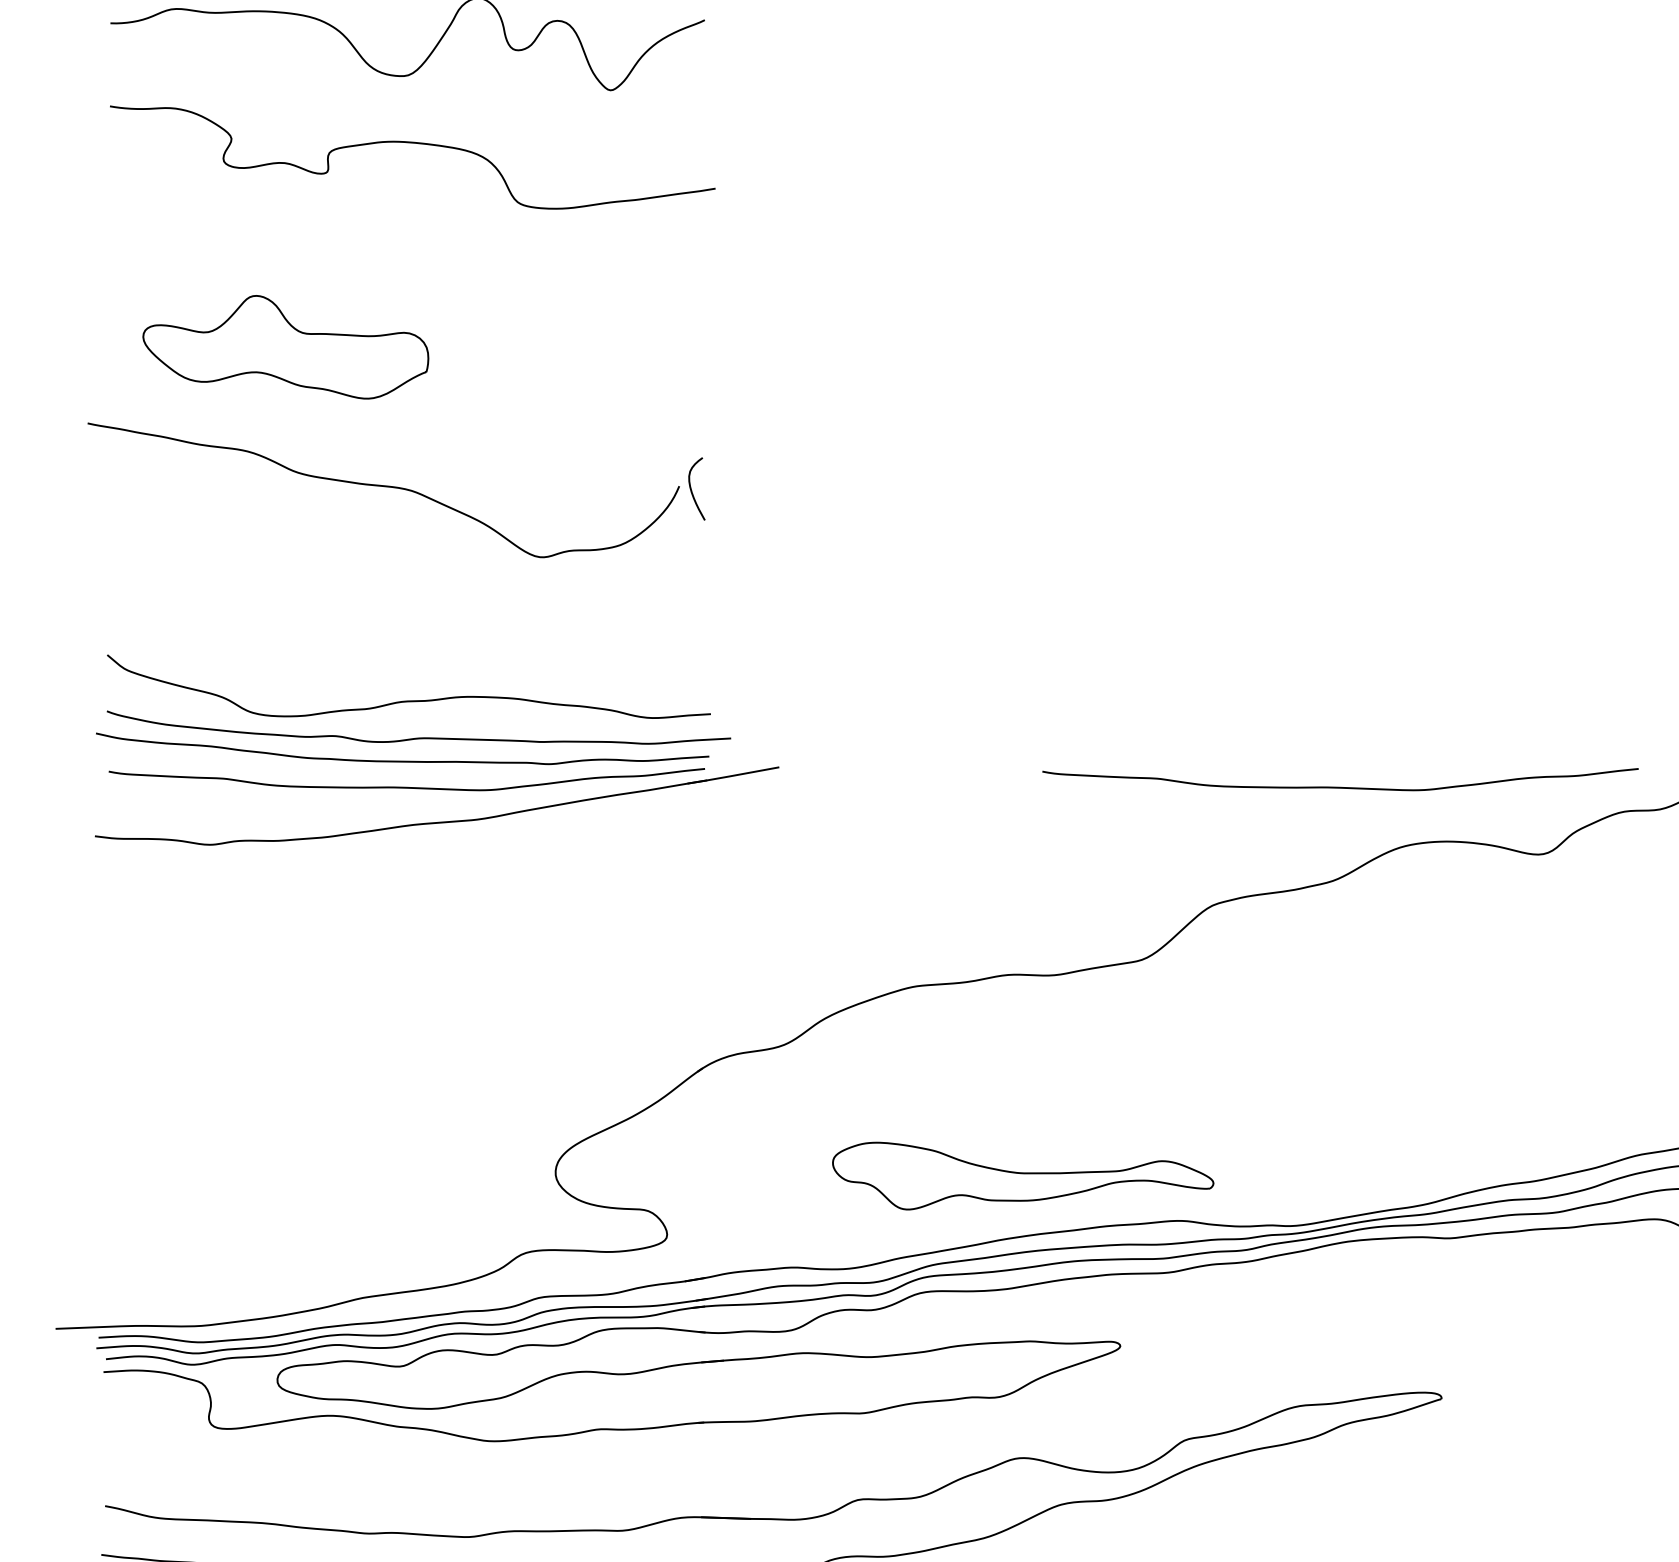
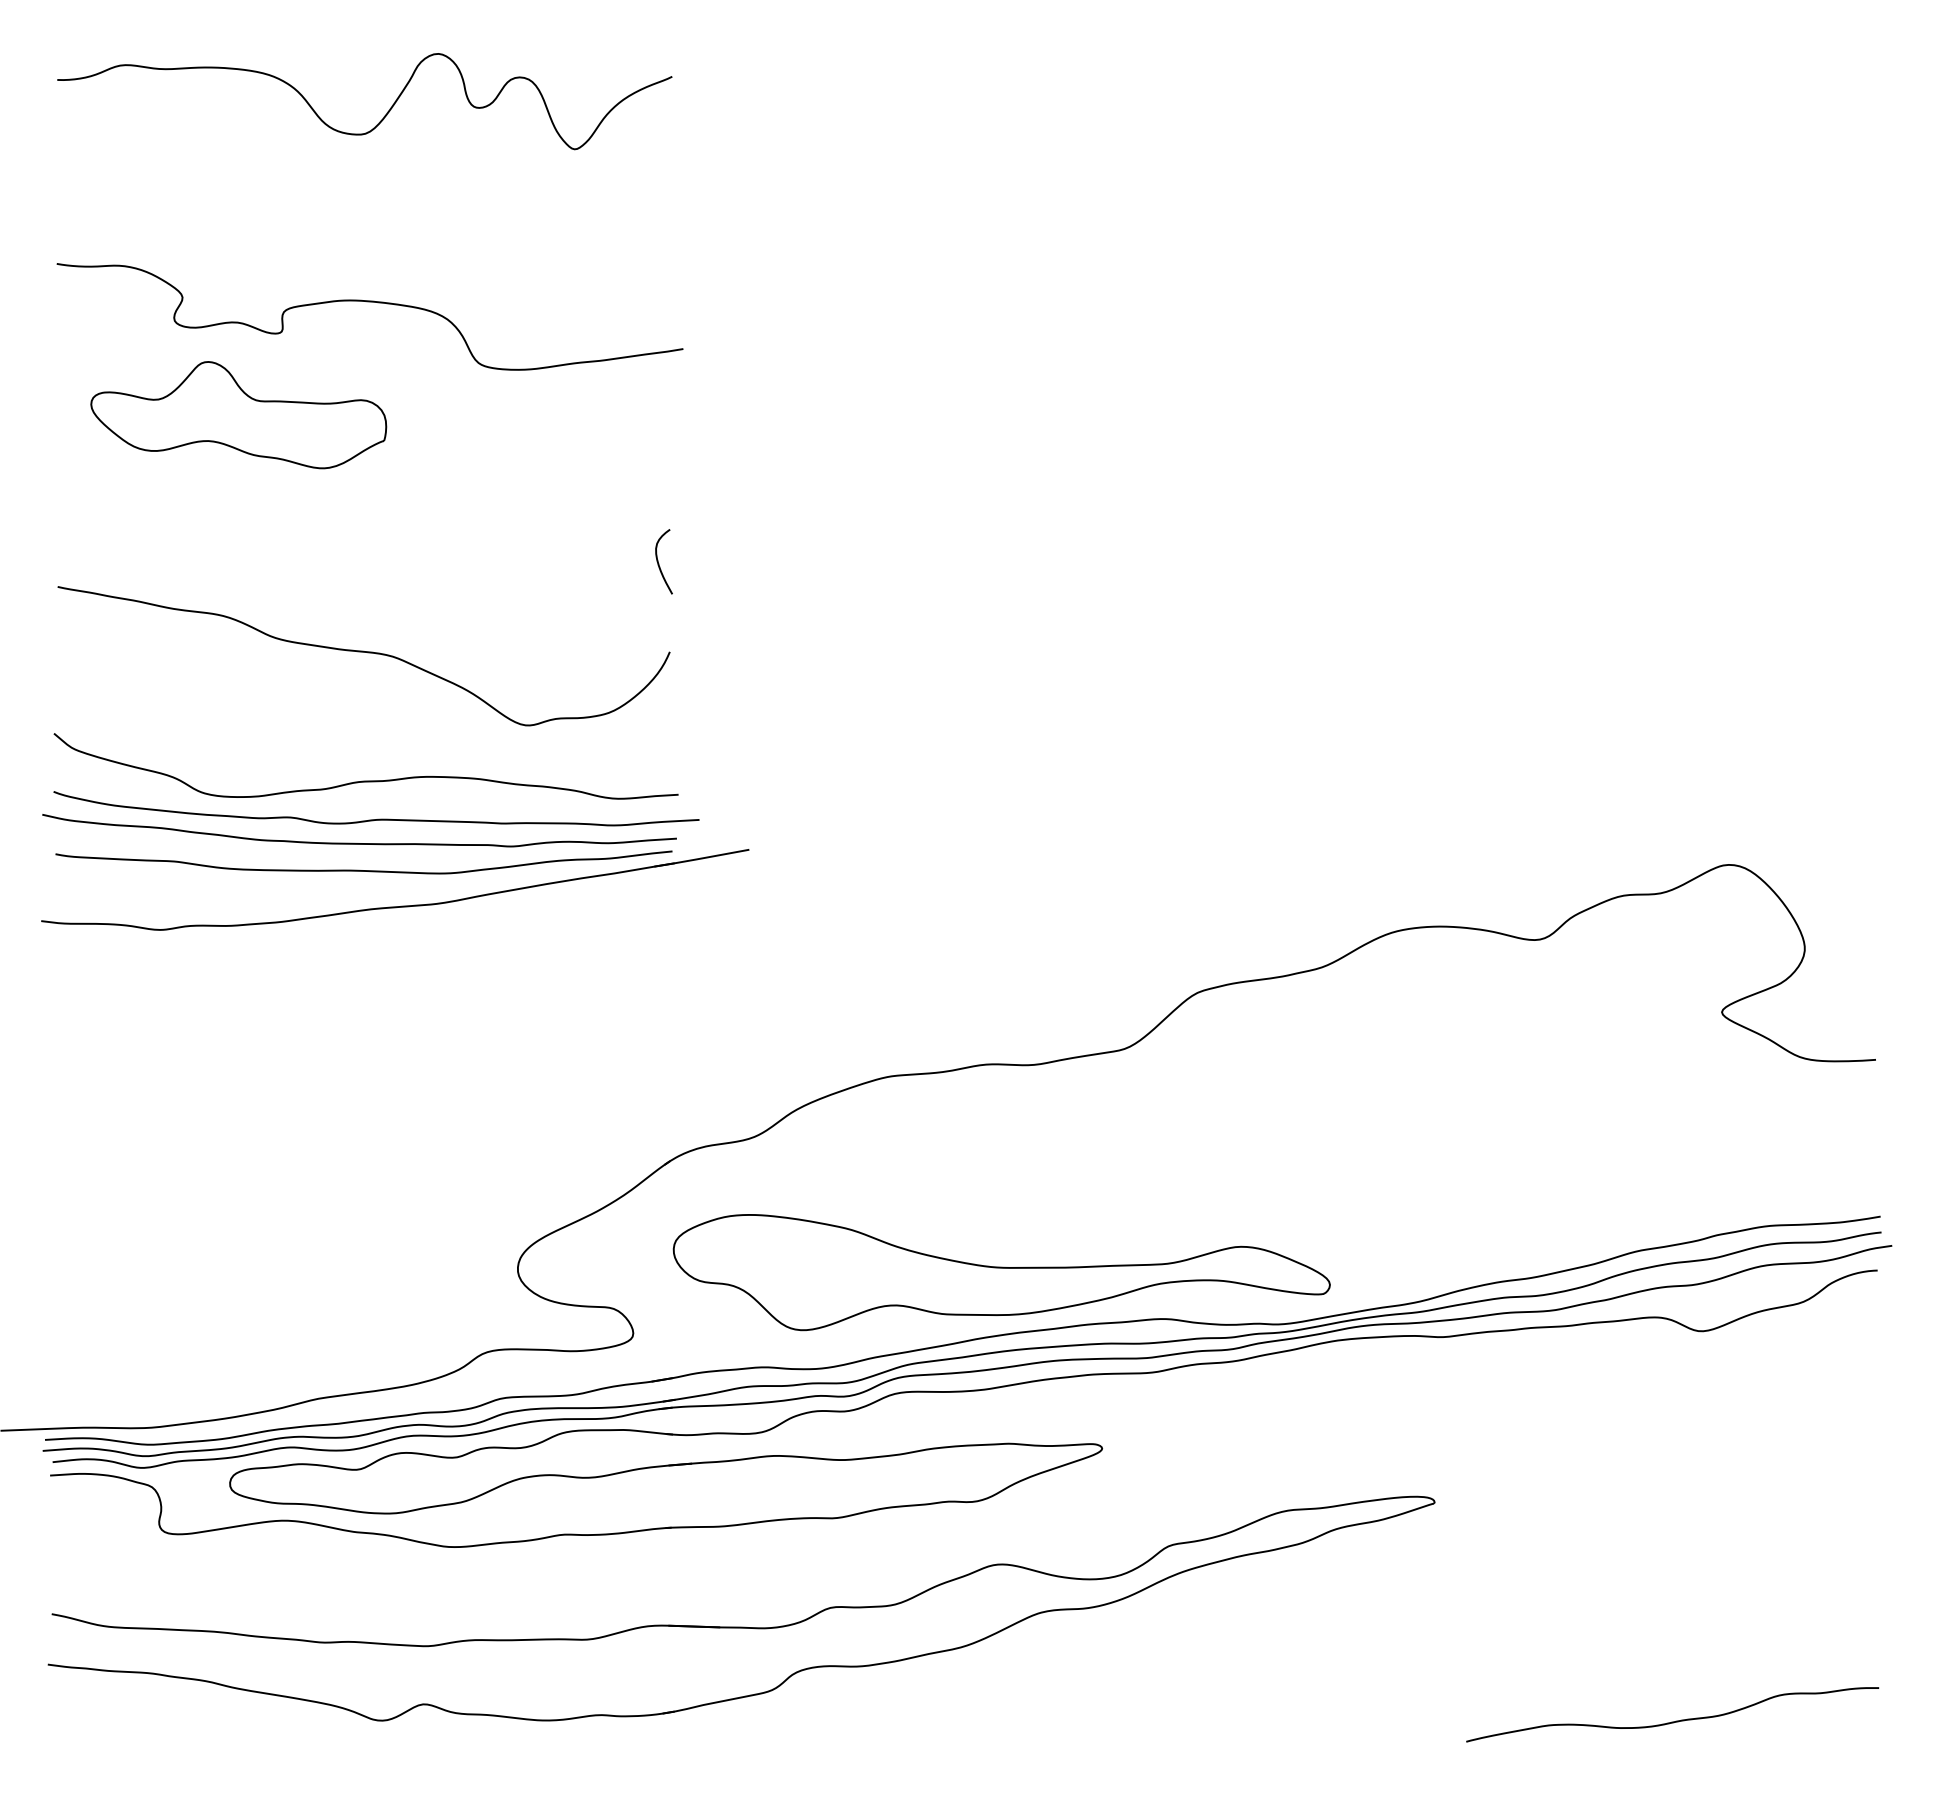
curve: (412, 143) -> (369, 302), moved
curve: (383, 486) -> (363, 652), moved
curve: (1340, 787) -> (1329, 870), removed
part: (1023, 1175) -> (1001, 1272), size x1.67

